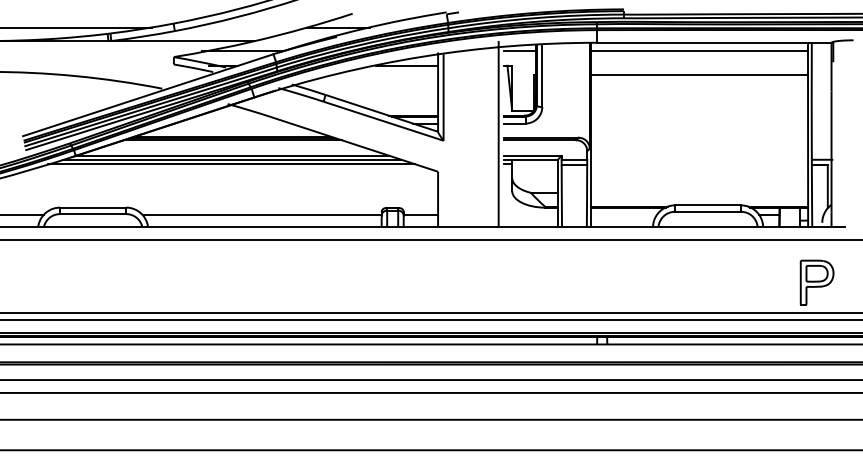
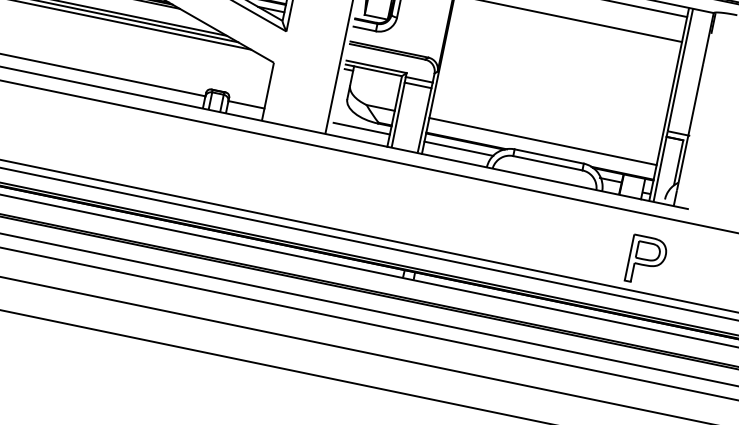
line: (699, 192) -> (543, 141), added
line: (530, 215) -> (361, 128), added
line: (623, 215) -> (458, 148), added

